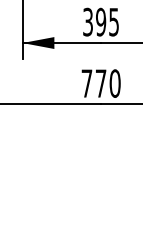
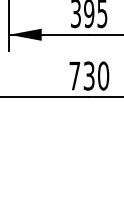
text: (100, 83) -> (88, 75), 770 -> 730

